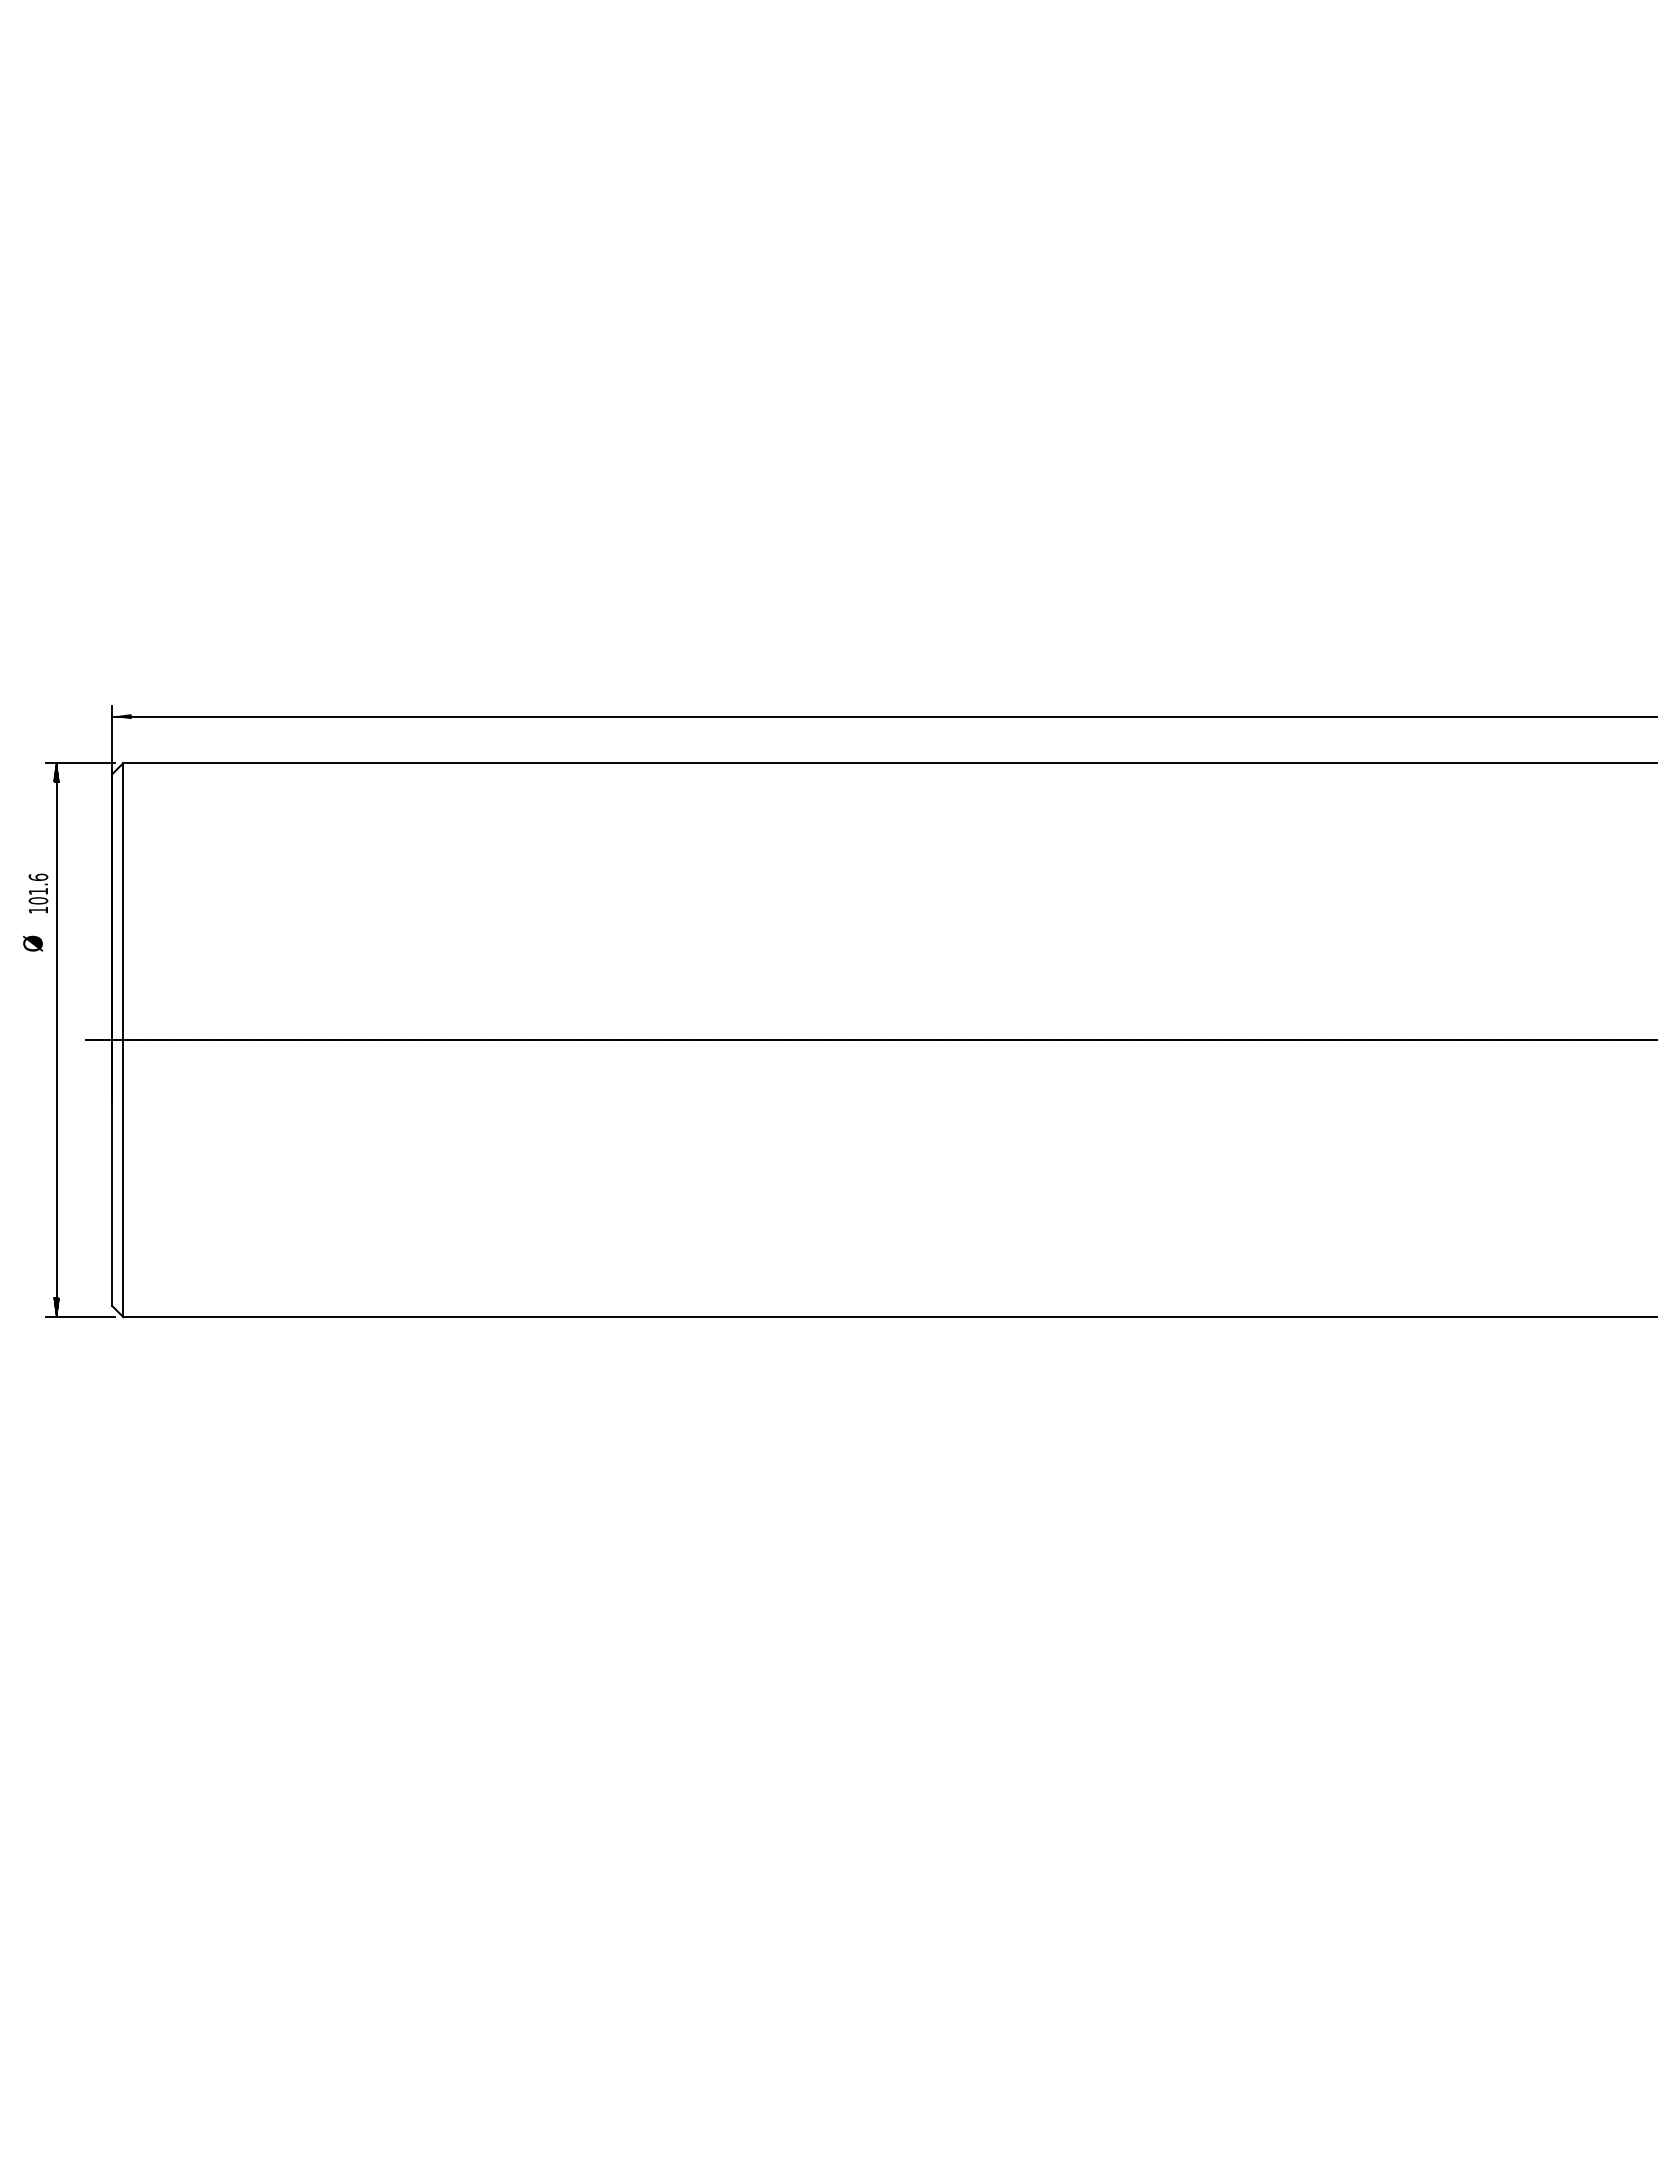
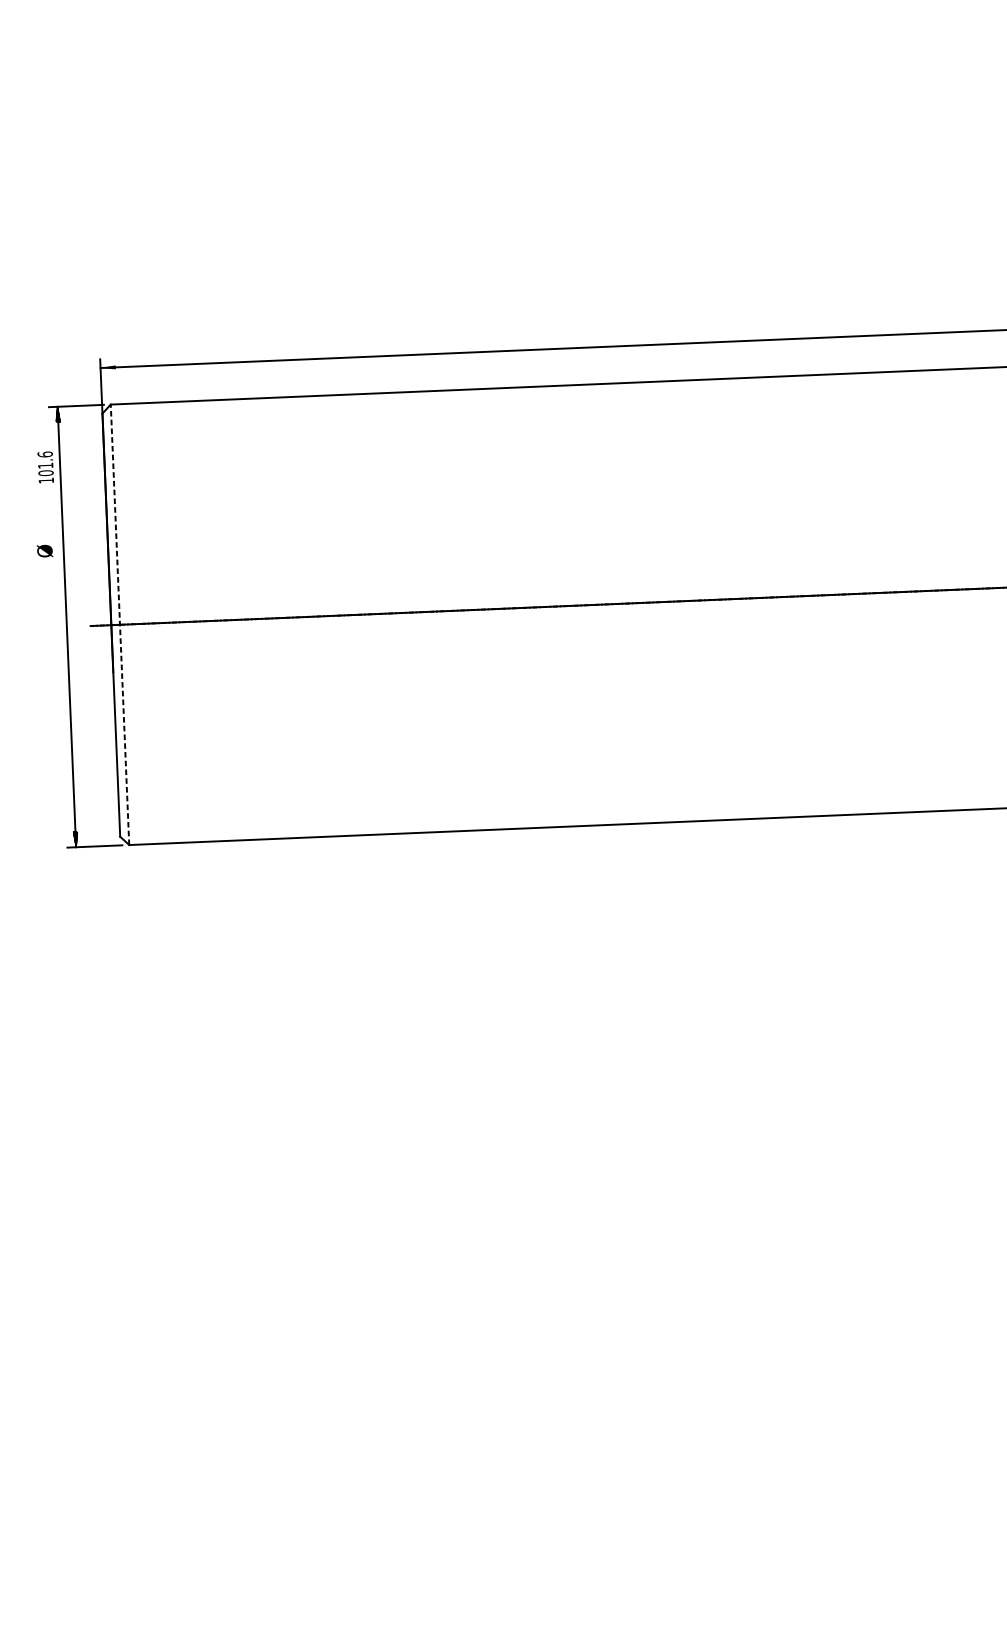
text: (38, 893) -> (45, 467), moved
line: (123, 1039) -> (120, 624), solid -> dashed

